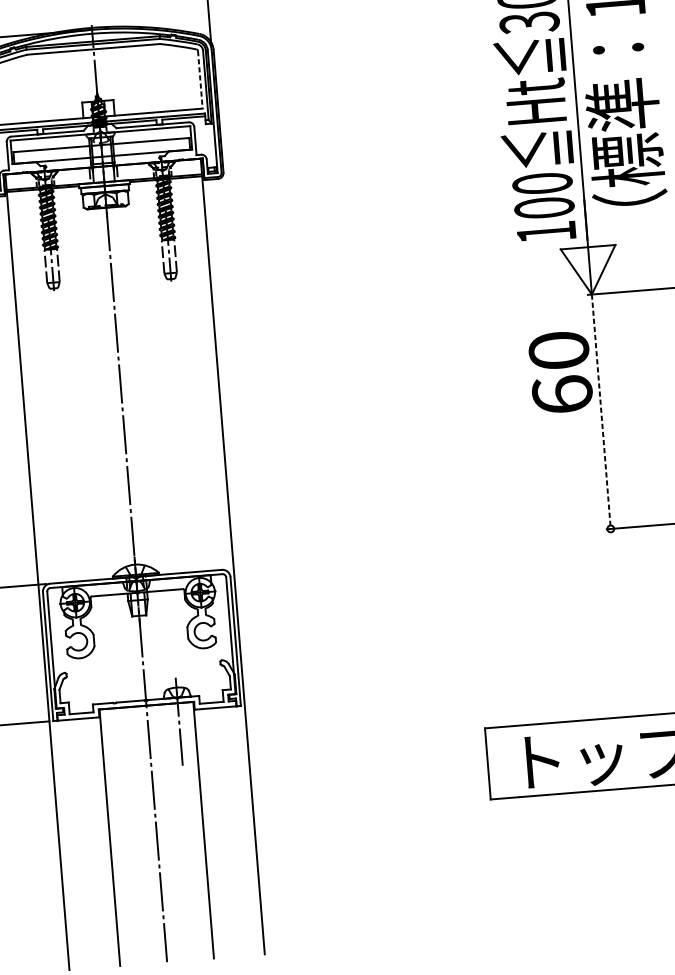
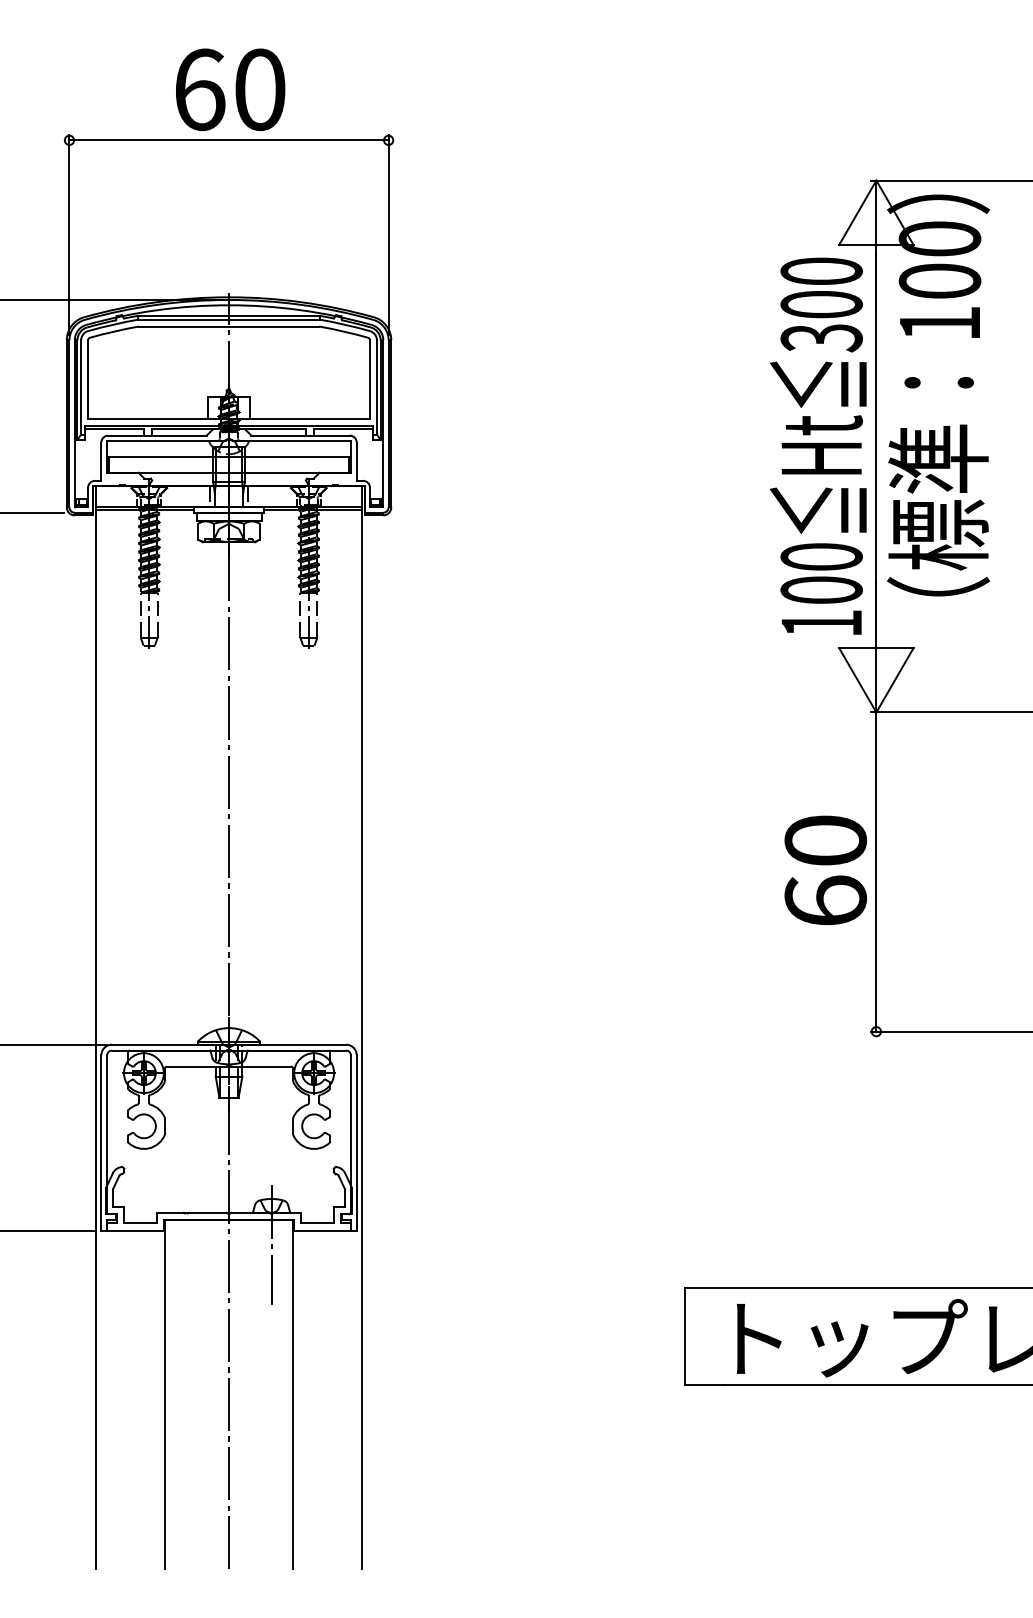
line: (200, 79) -> (370, 379), dashed -> solid
text: (560, 372) -> (825, 870), moved
line: (601, 412) -> (876, 872), dashed -> solid

